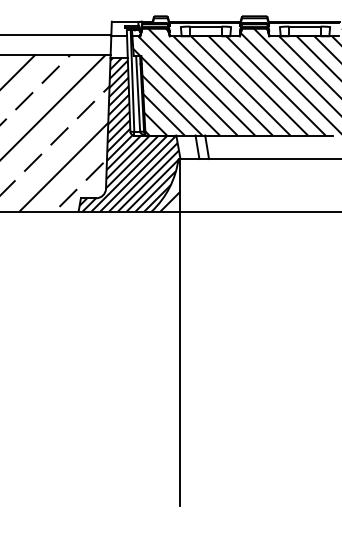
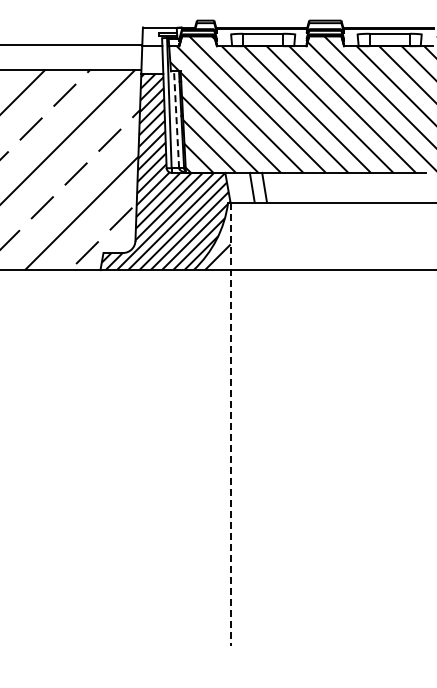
line: (138, 93) -> (176, 119), solid -> dashed
line: (180, 332) -> (230, 424), solid -> dashed

